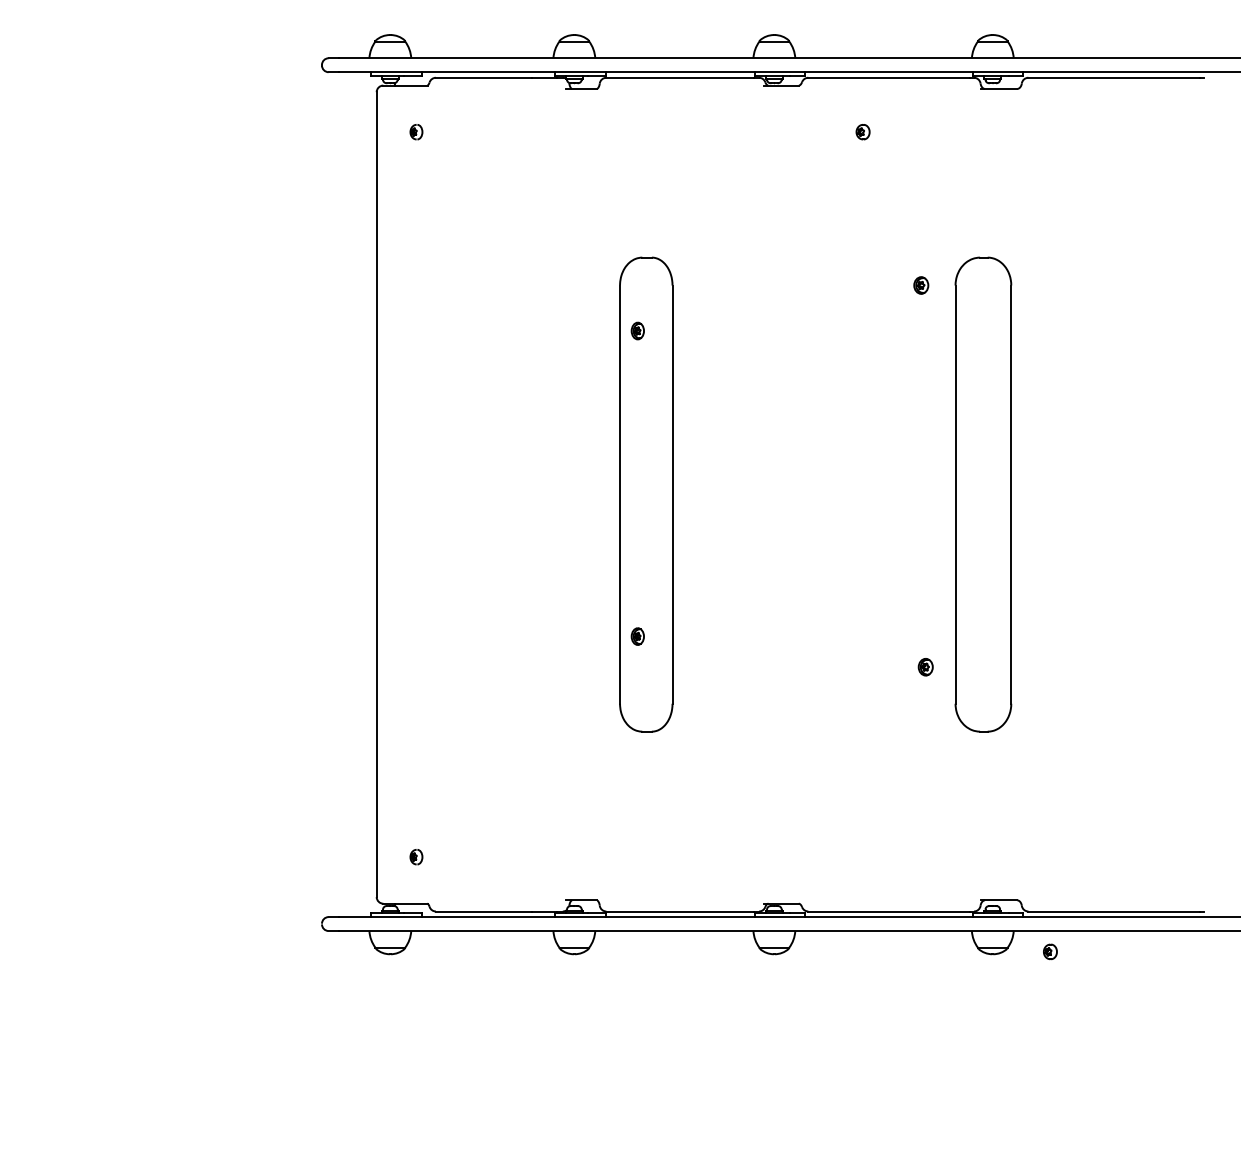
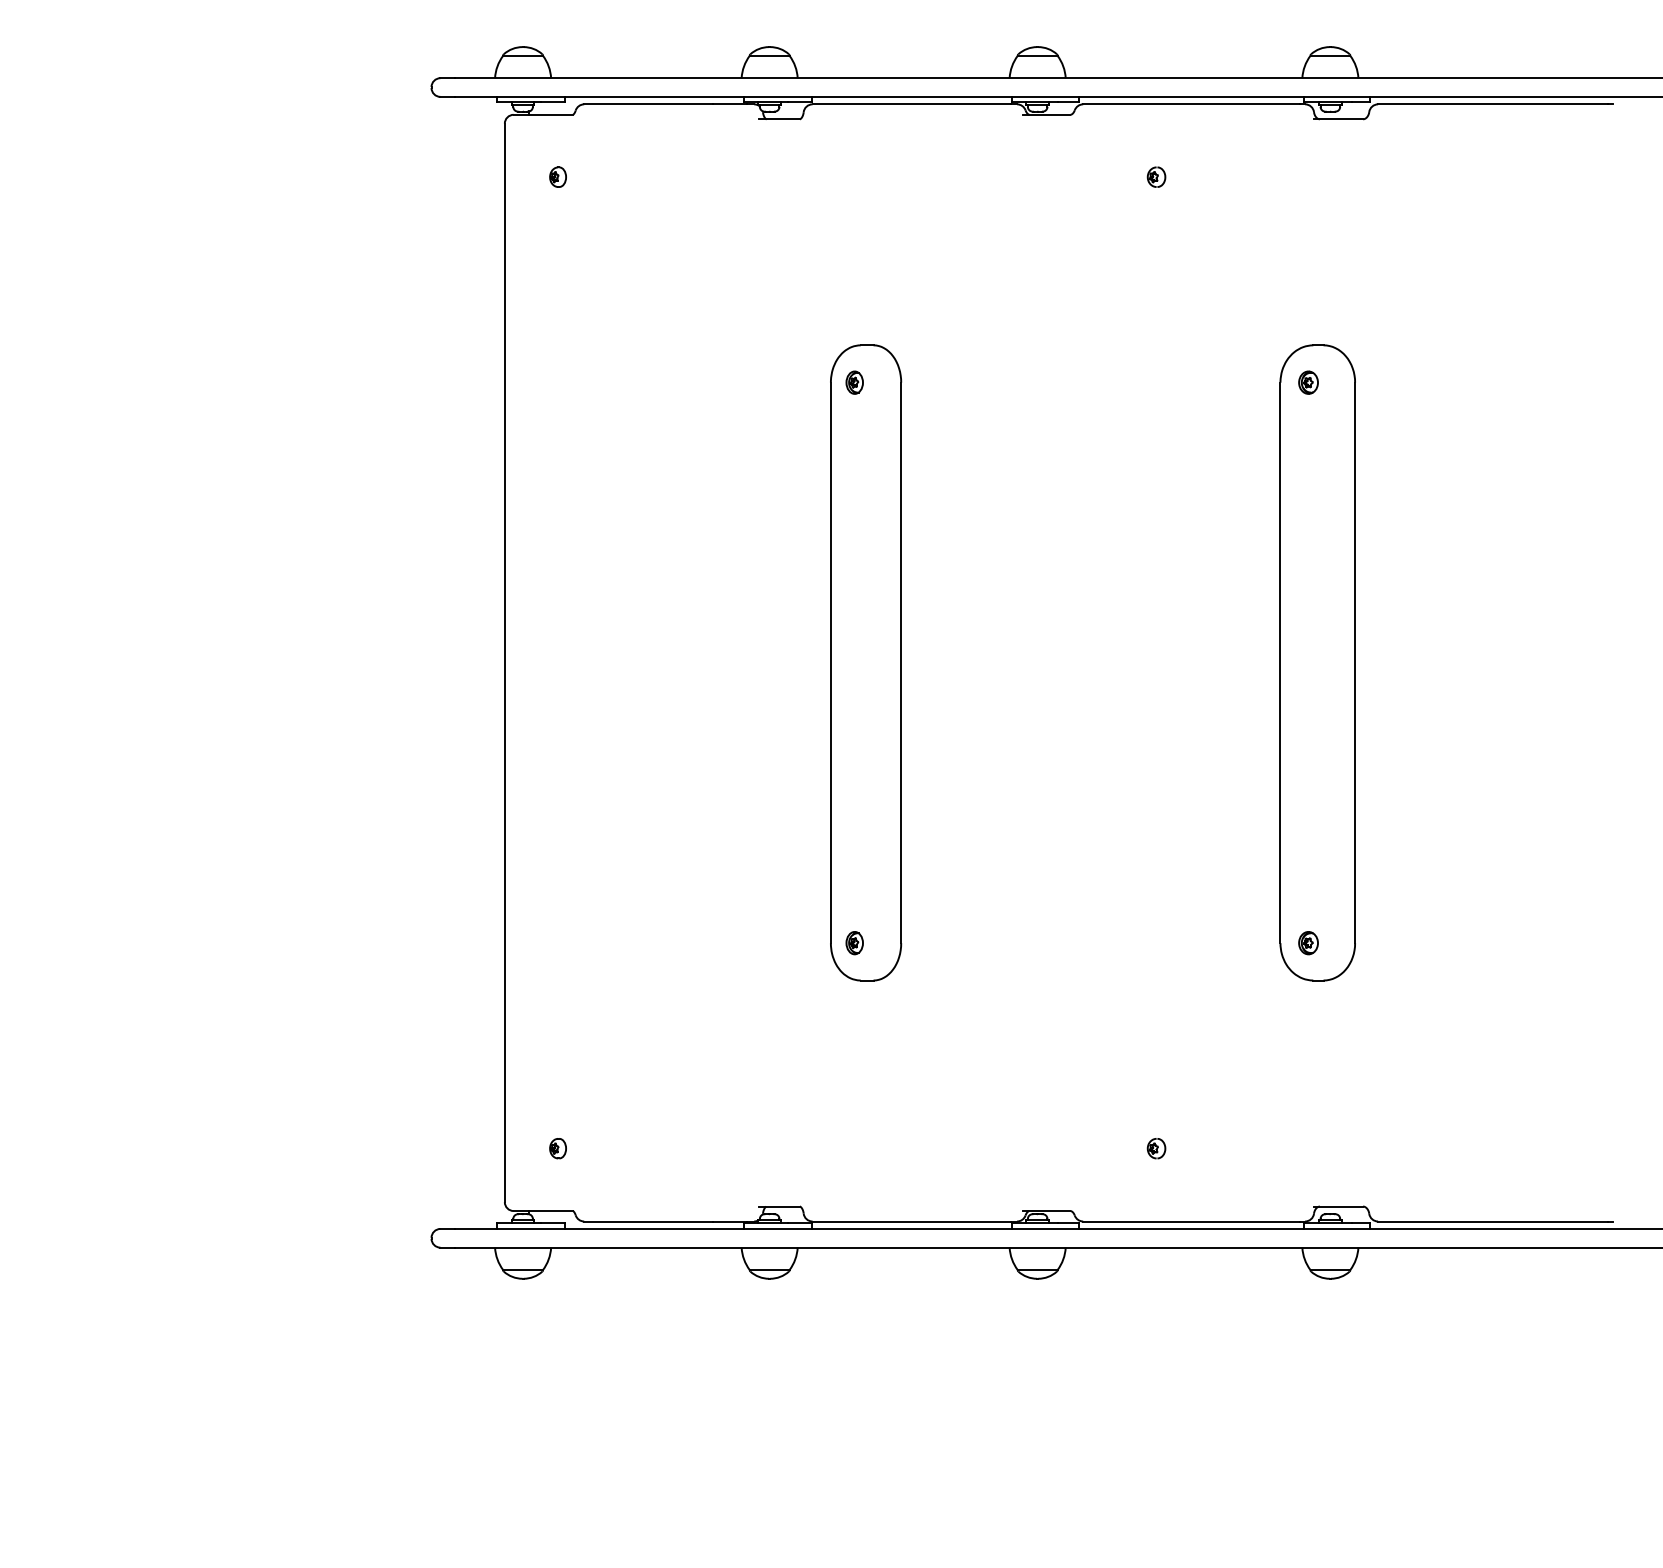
part: (921, 285) -> (1308, 382), moved
part: (637, 330) -> (854, 382), moved
part: (637, 636) -> (854, 943), moved
part: (925, 667) -> (1308, 943), moved
part: (1050, 951) -> (1156, 1148), moved

